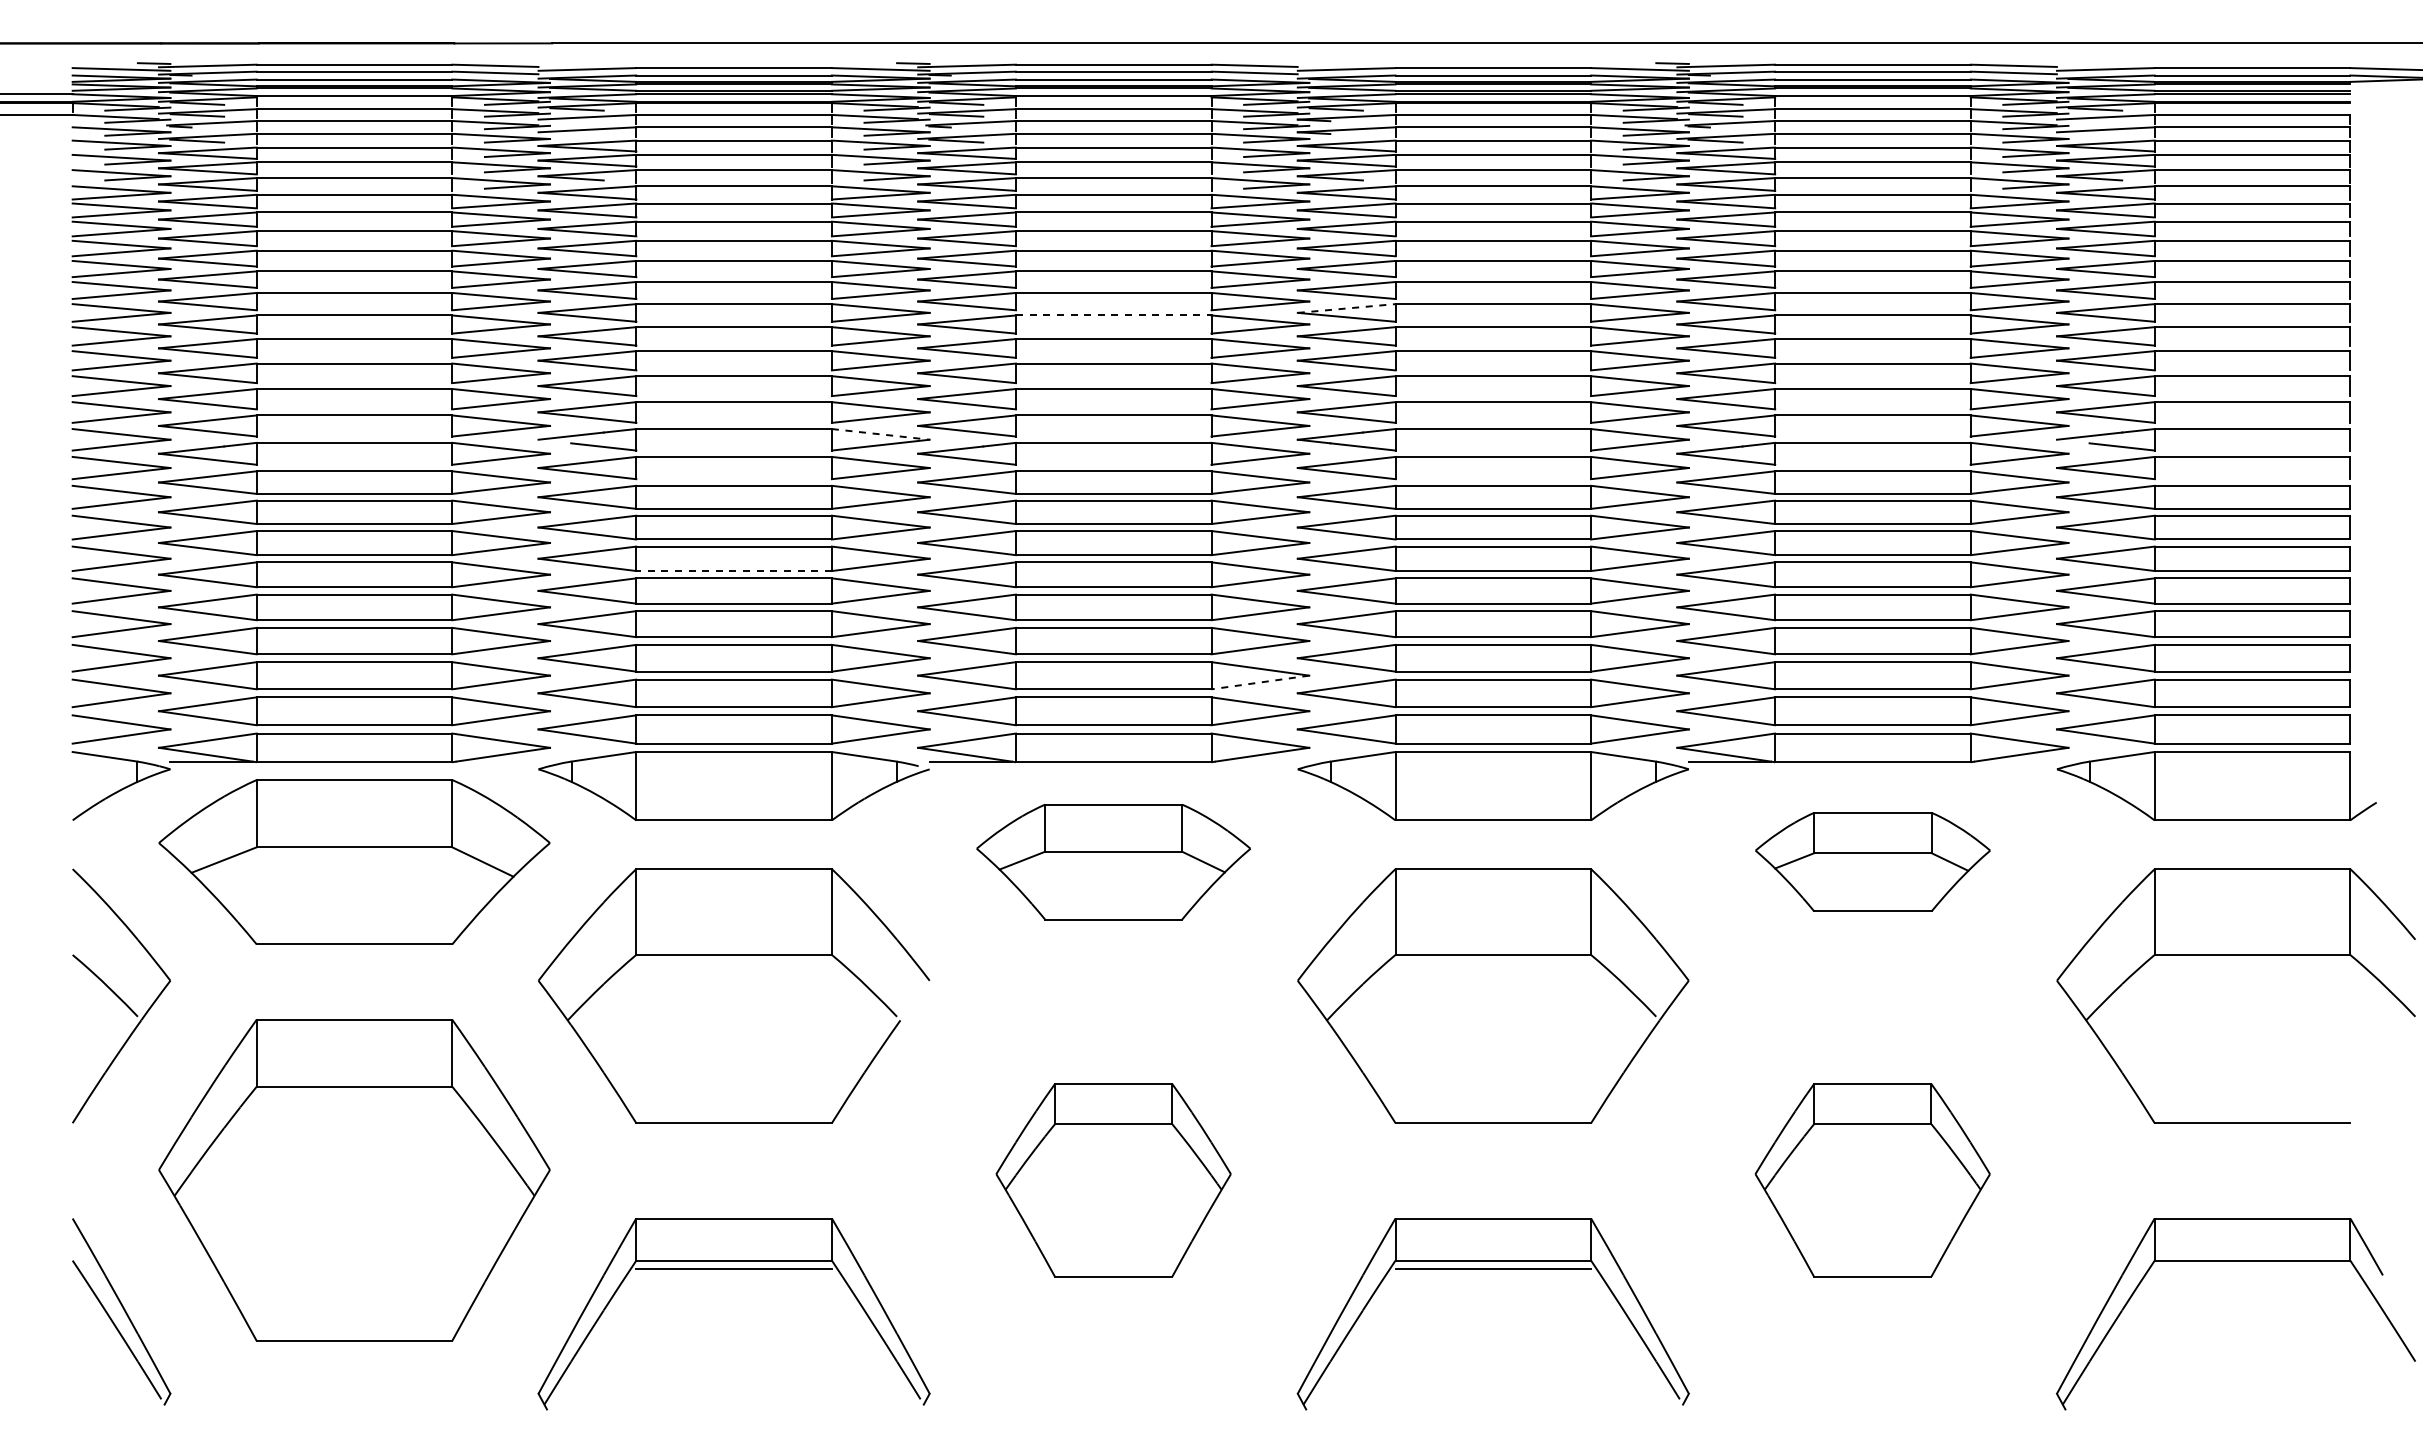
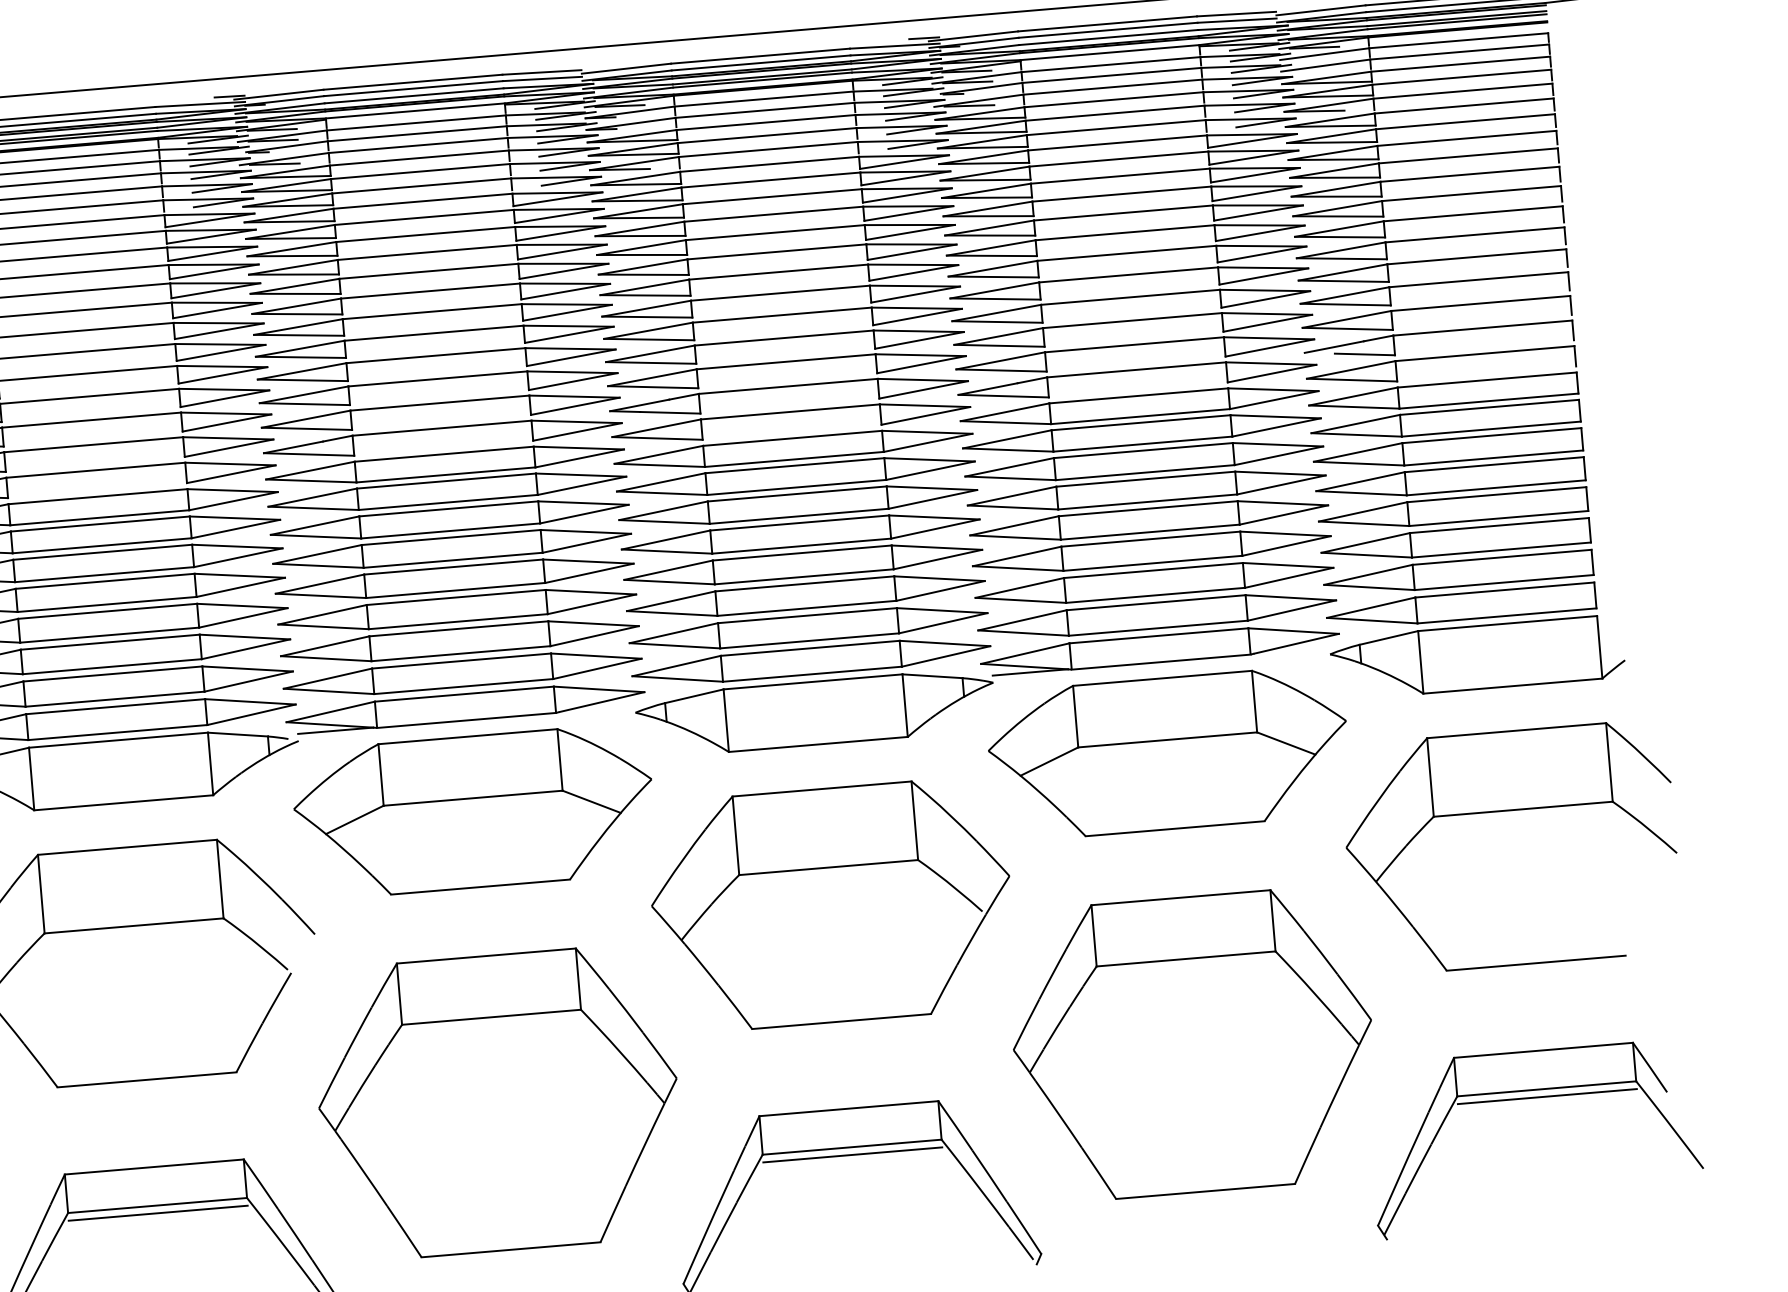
line: (1347, 308) -> (645, 287), dashed -> solid
line: (1113, 315) -> (432, 311), dashed -> solid
line: (881, 434) -> (228, 438), dashed -> solid
line: (734, 571) -> (104, 575), dashed -> solid
line: (1259, 682) -> (593, 636), dashed -> solid
part: (1113, 861) -> (474, 811), size x1.43
part: (1872, 861) -> (1168, 752), size x1.67
part: (1113, 1180) -> (498, 1103), size x1.67
part: (1872, 1180) -> (1192, 1044), size x1.67
line: (2252, 1269) -> (1547, 1096), added

